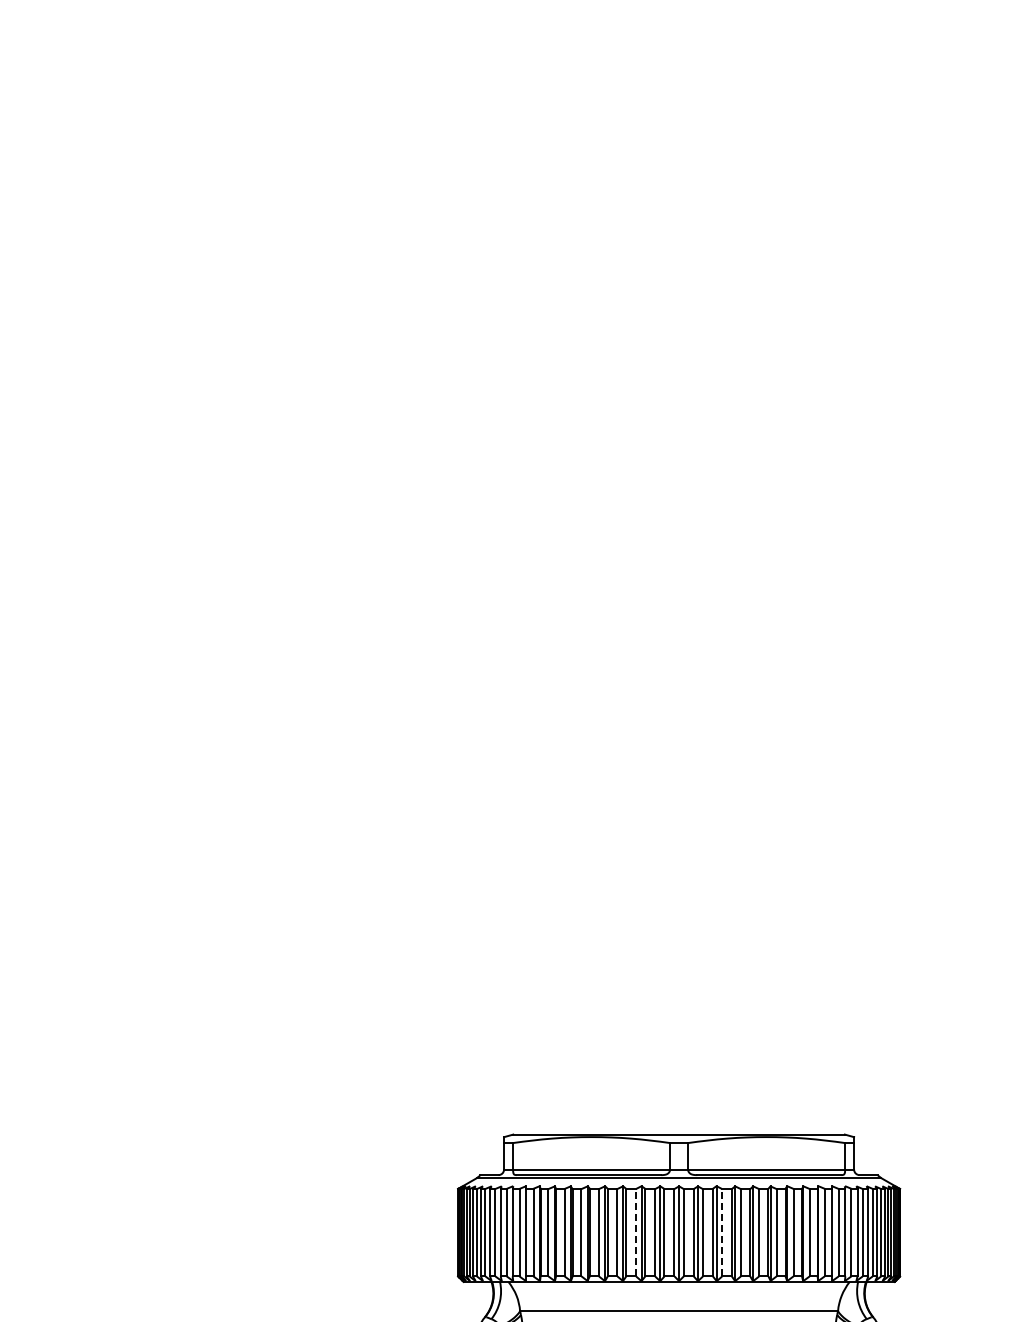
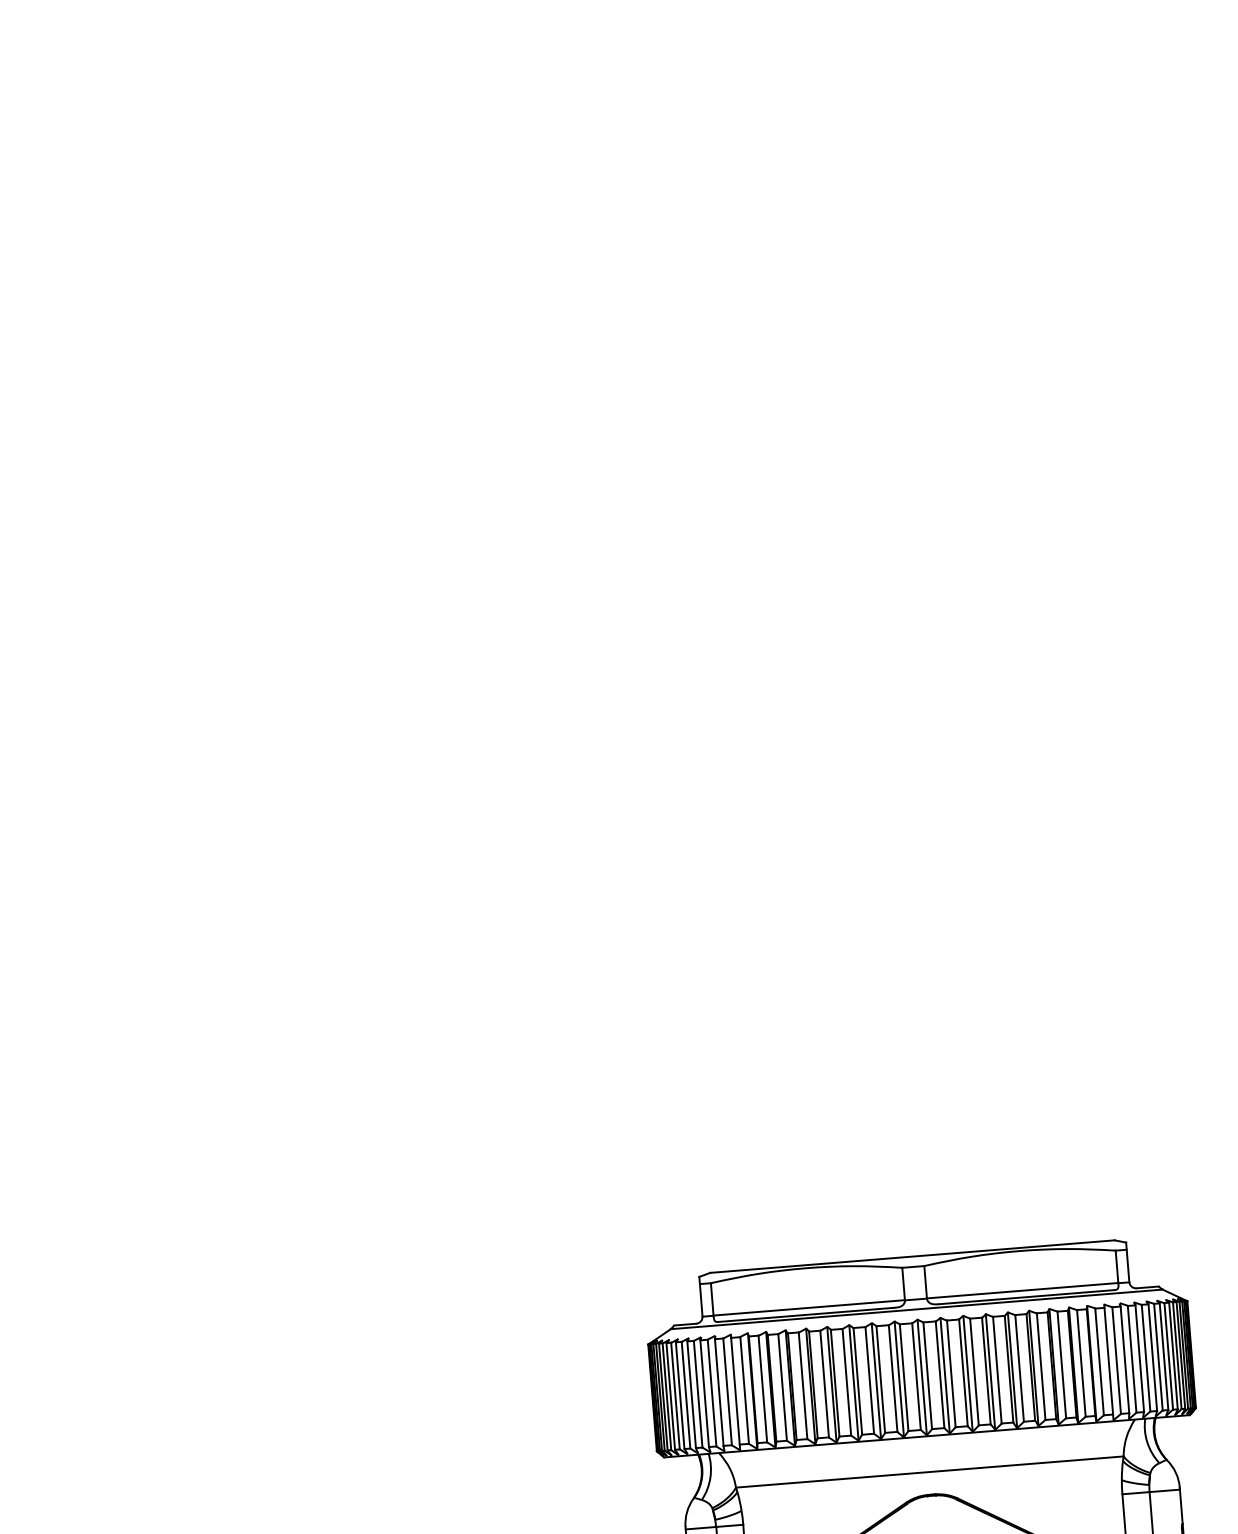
line: (636, 1232) -> (870, 1380), dashed -> solid
line: (722, 1232) -> (975, 1371), dashed -> solid

